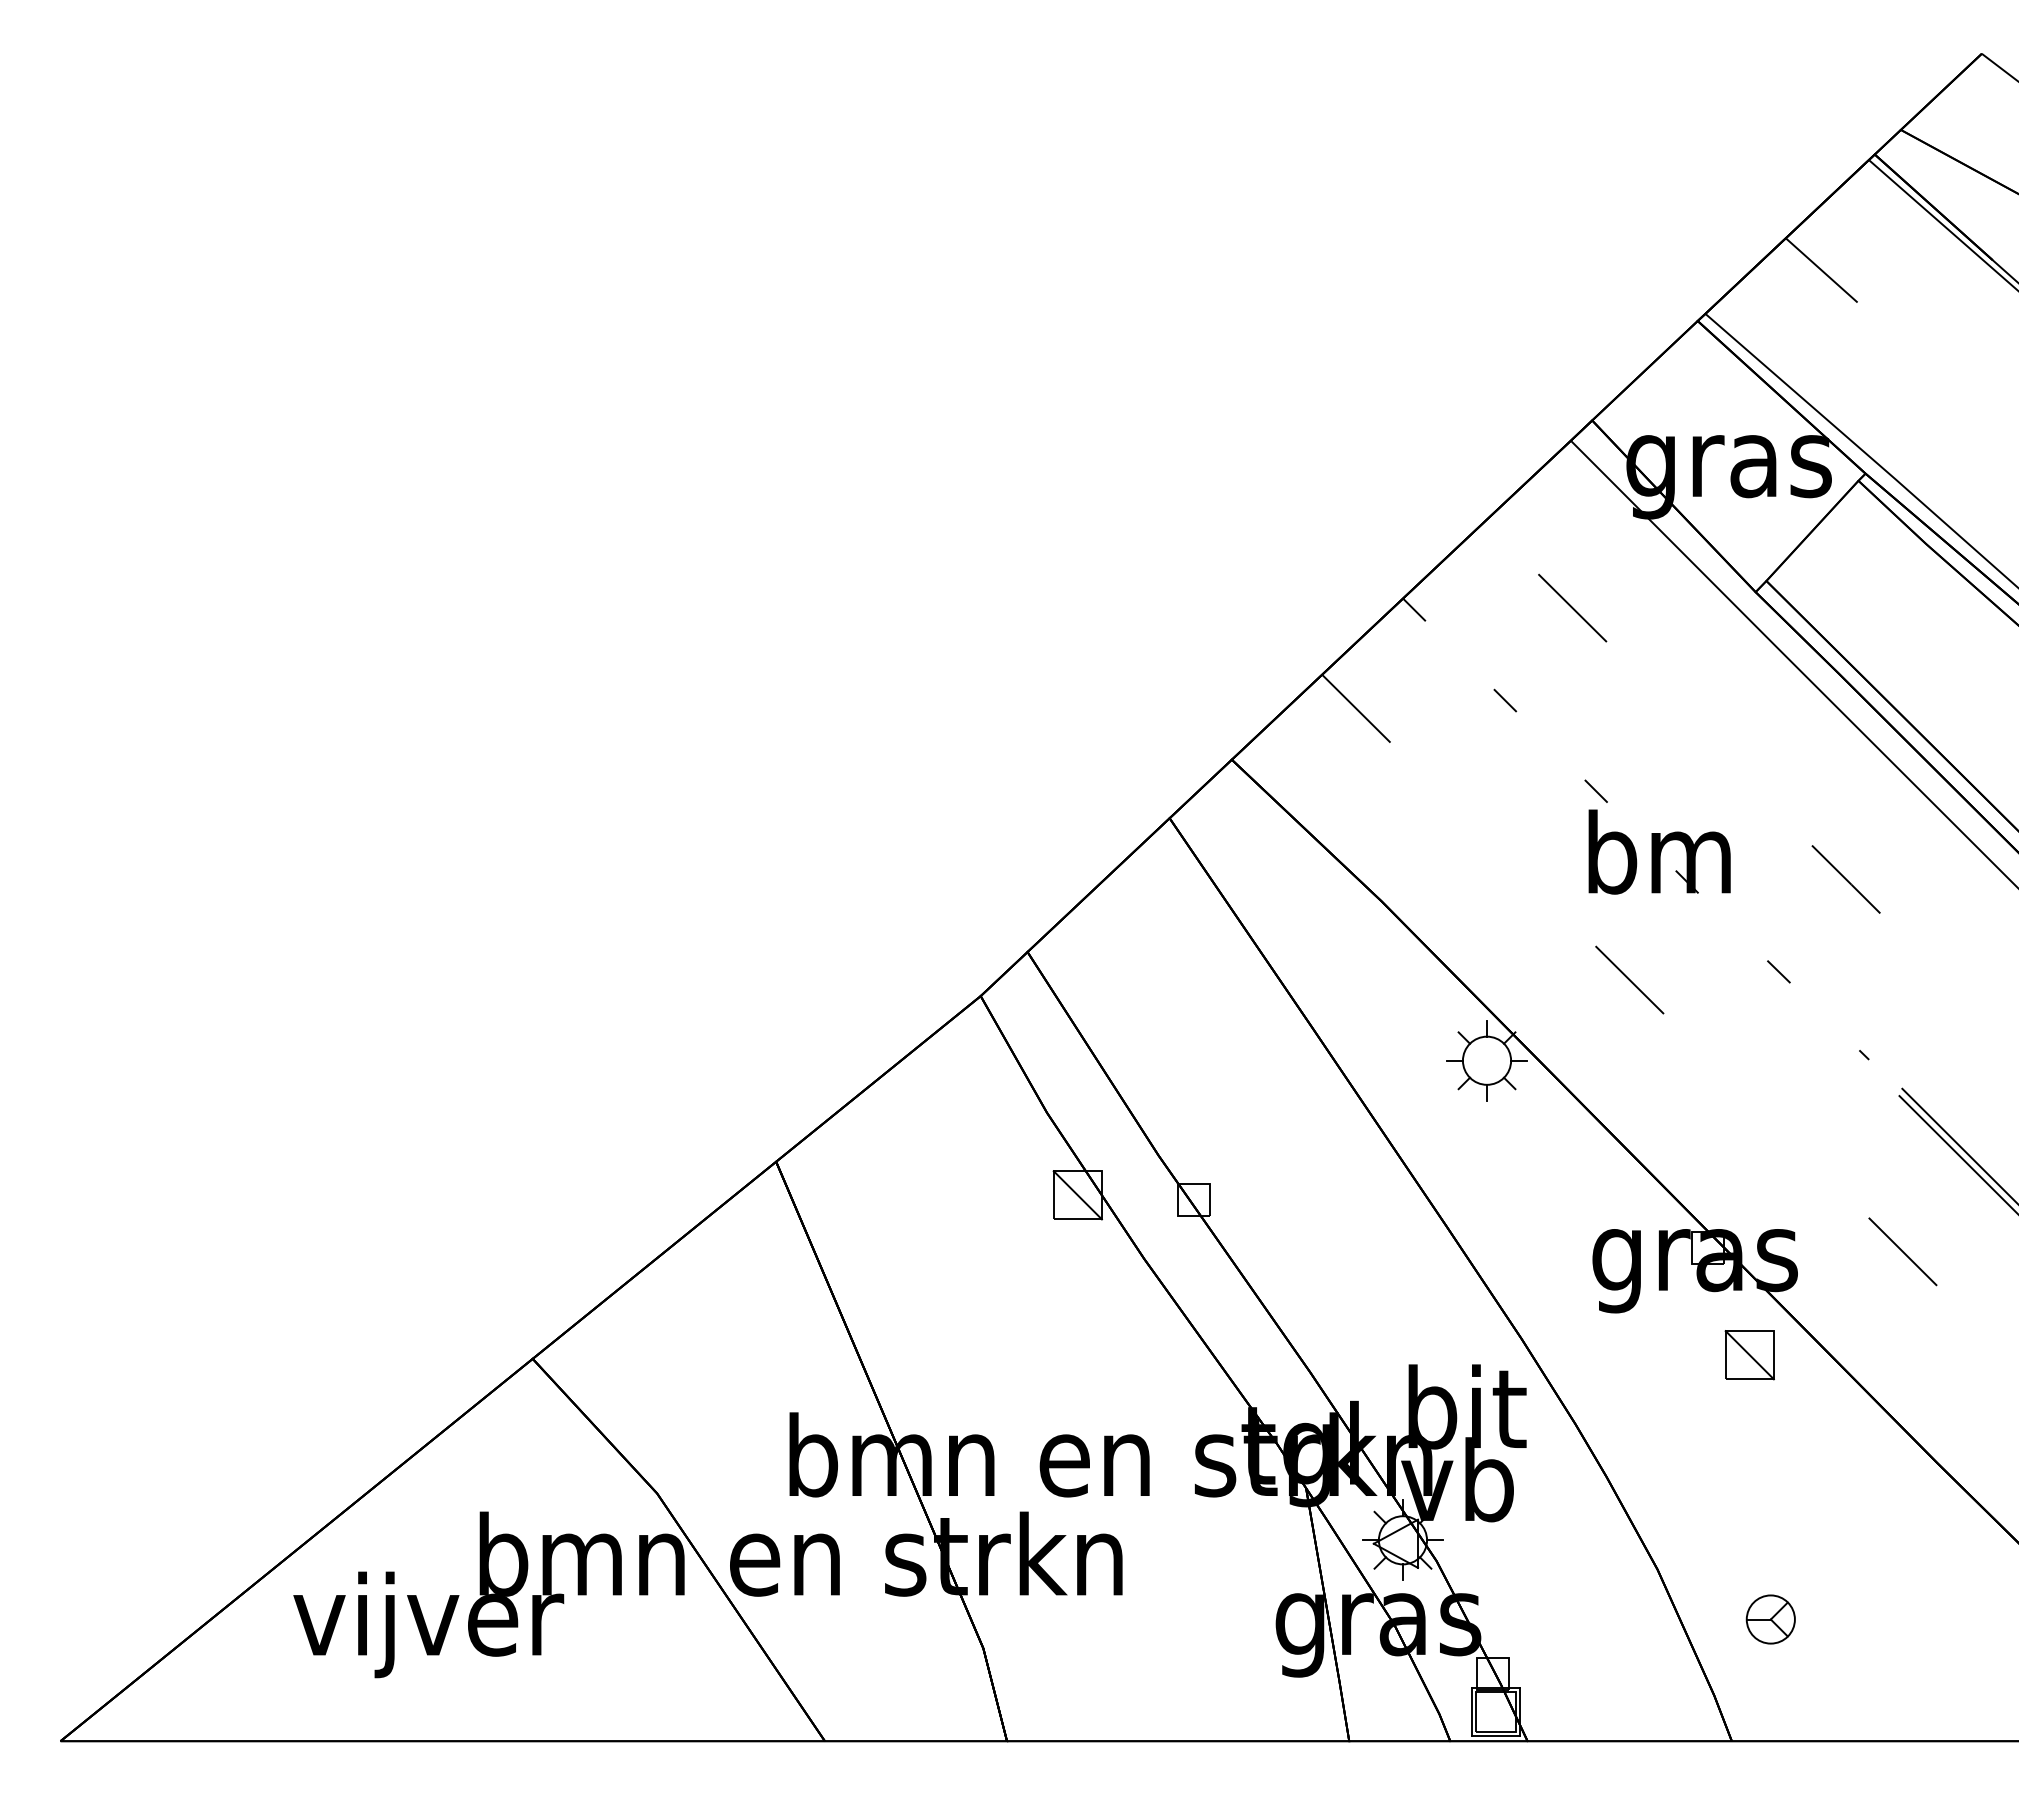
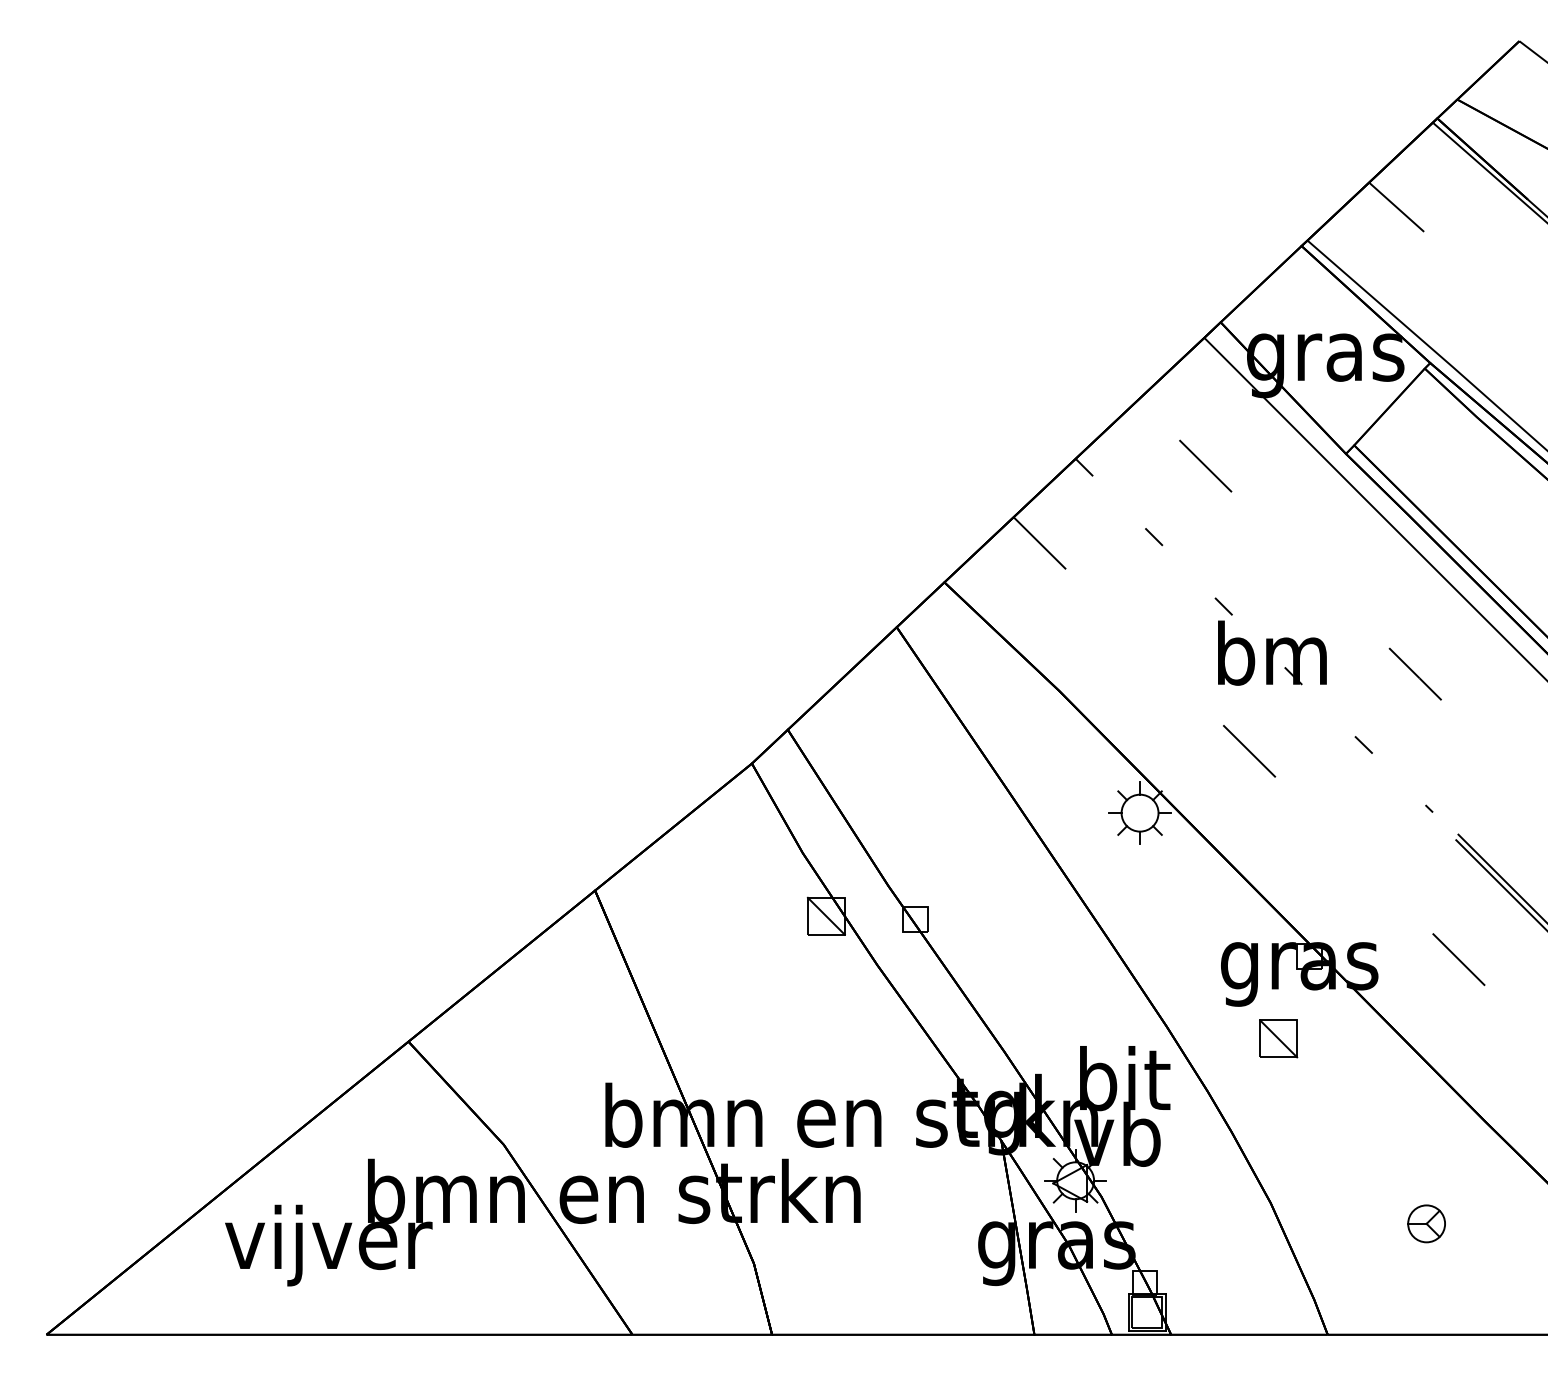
part: (1749, 1355) -> (1278, 1039), moved
part: (1770, 1619) -> (1426, 1223), moved

